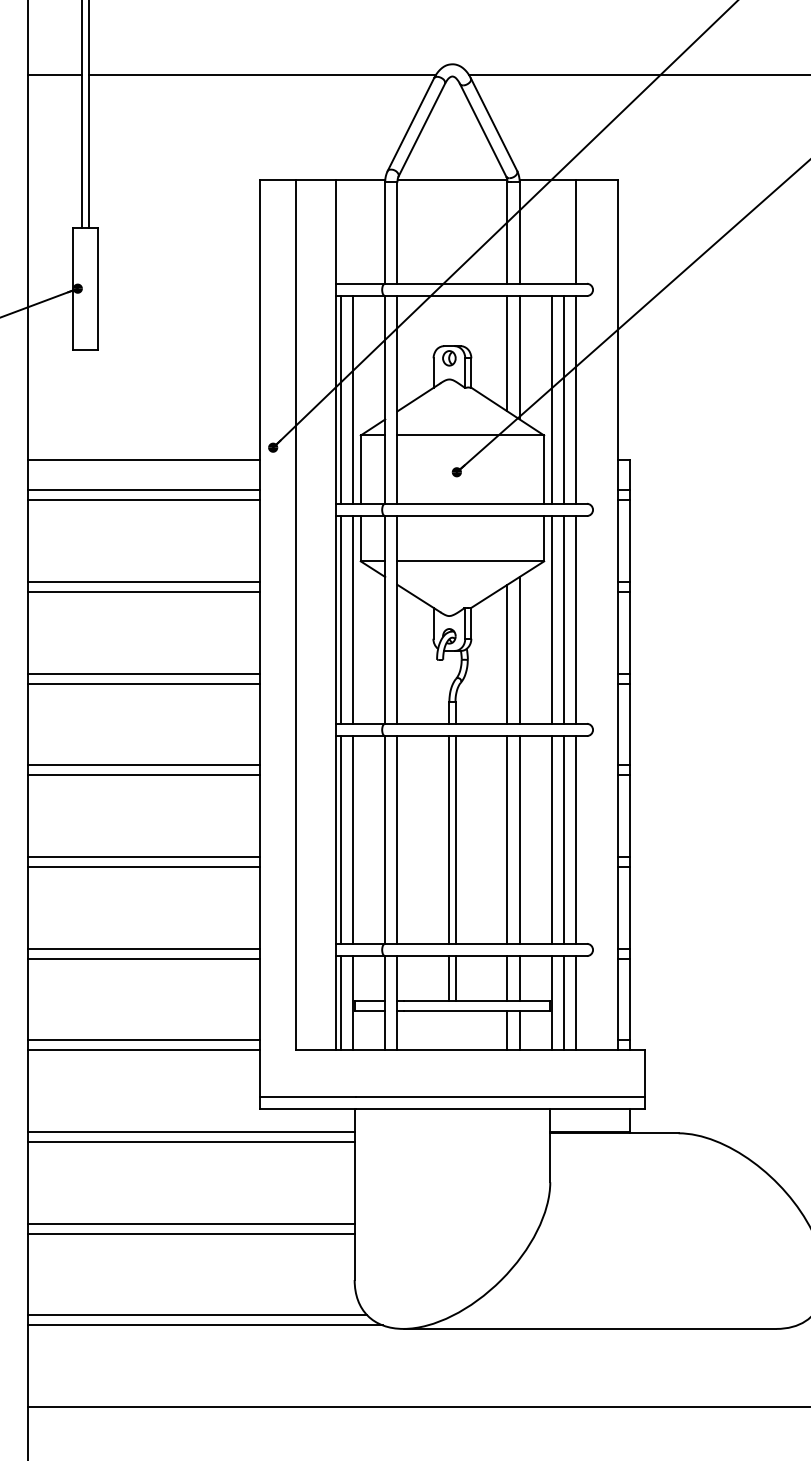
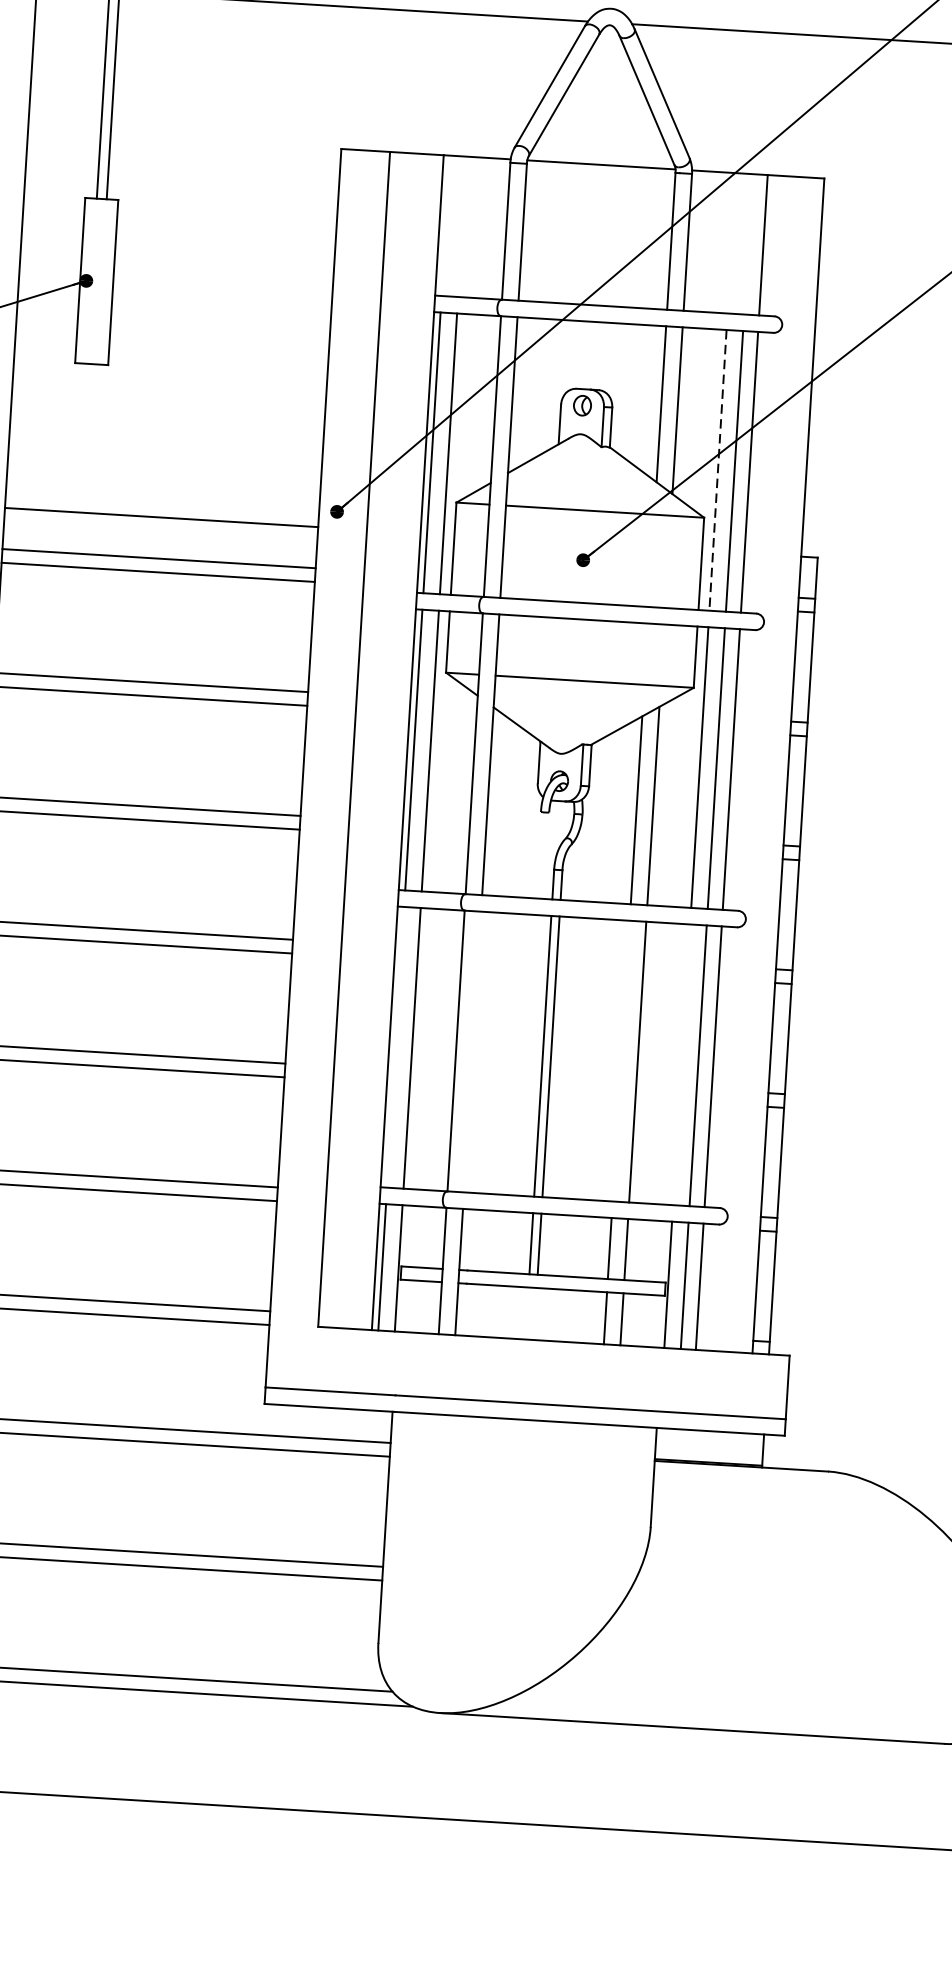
line: (552, 399) -> (718, 469), solid -> dashed
line: (340, 839) -> (395, 1046), removed
line: (397, 839) -> (472, 1051), removed
line: (507, 839) -> (621, 1060), removed
line: (552, 839) -> (682, 1064), removed

